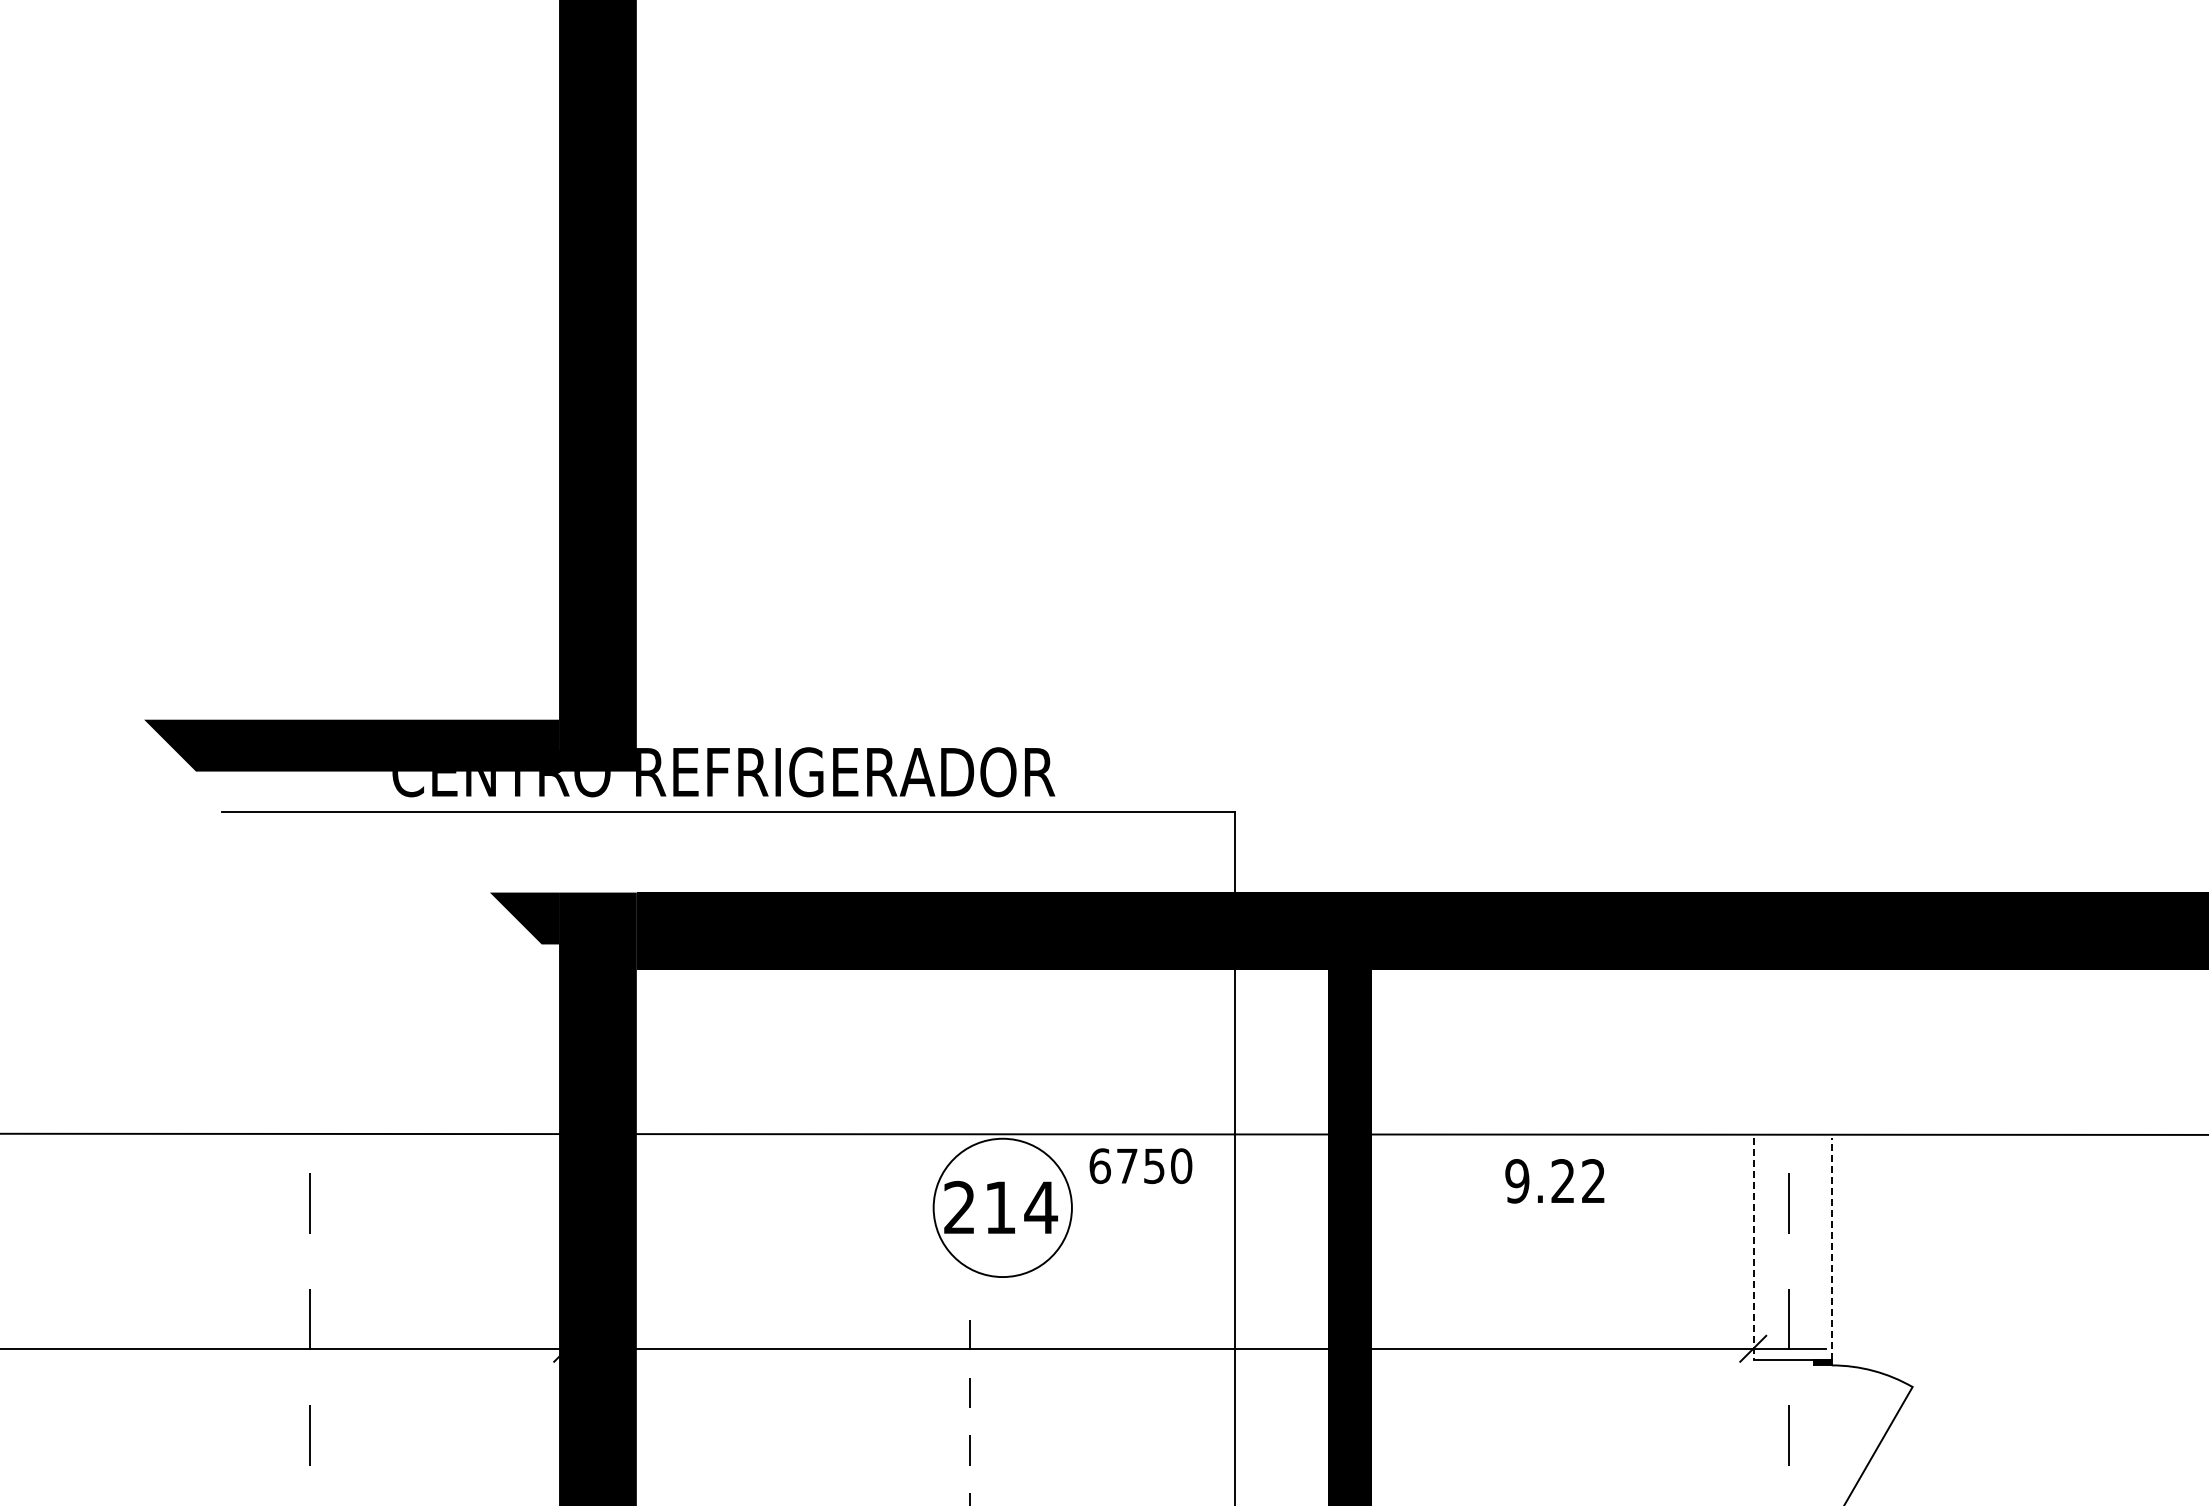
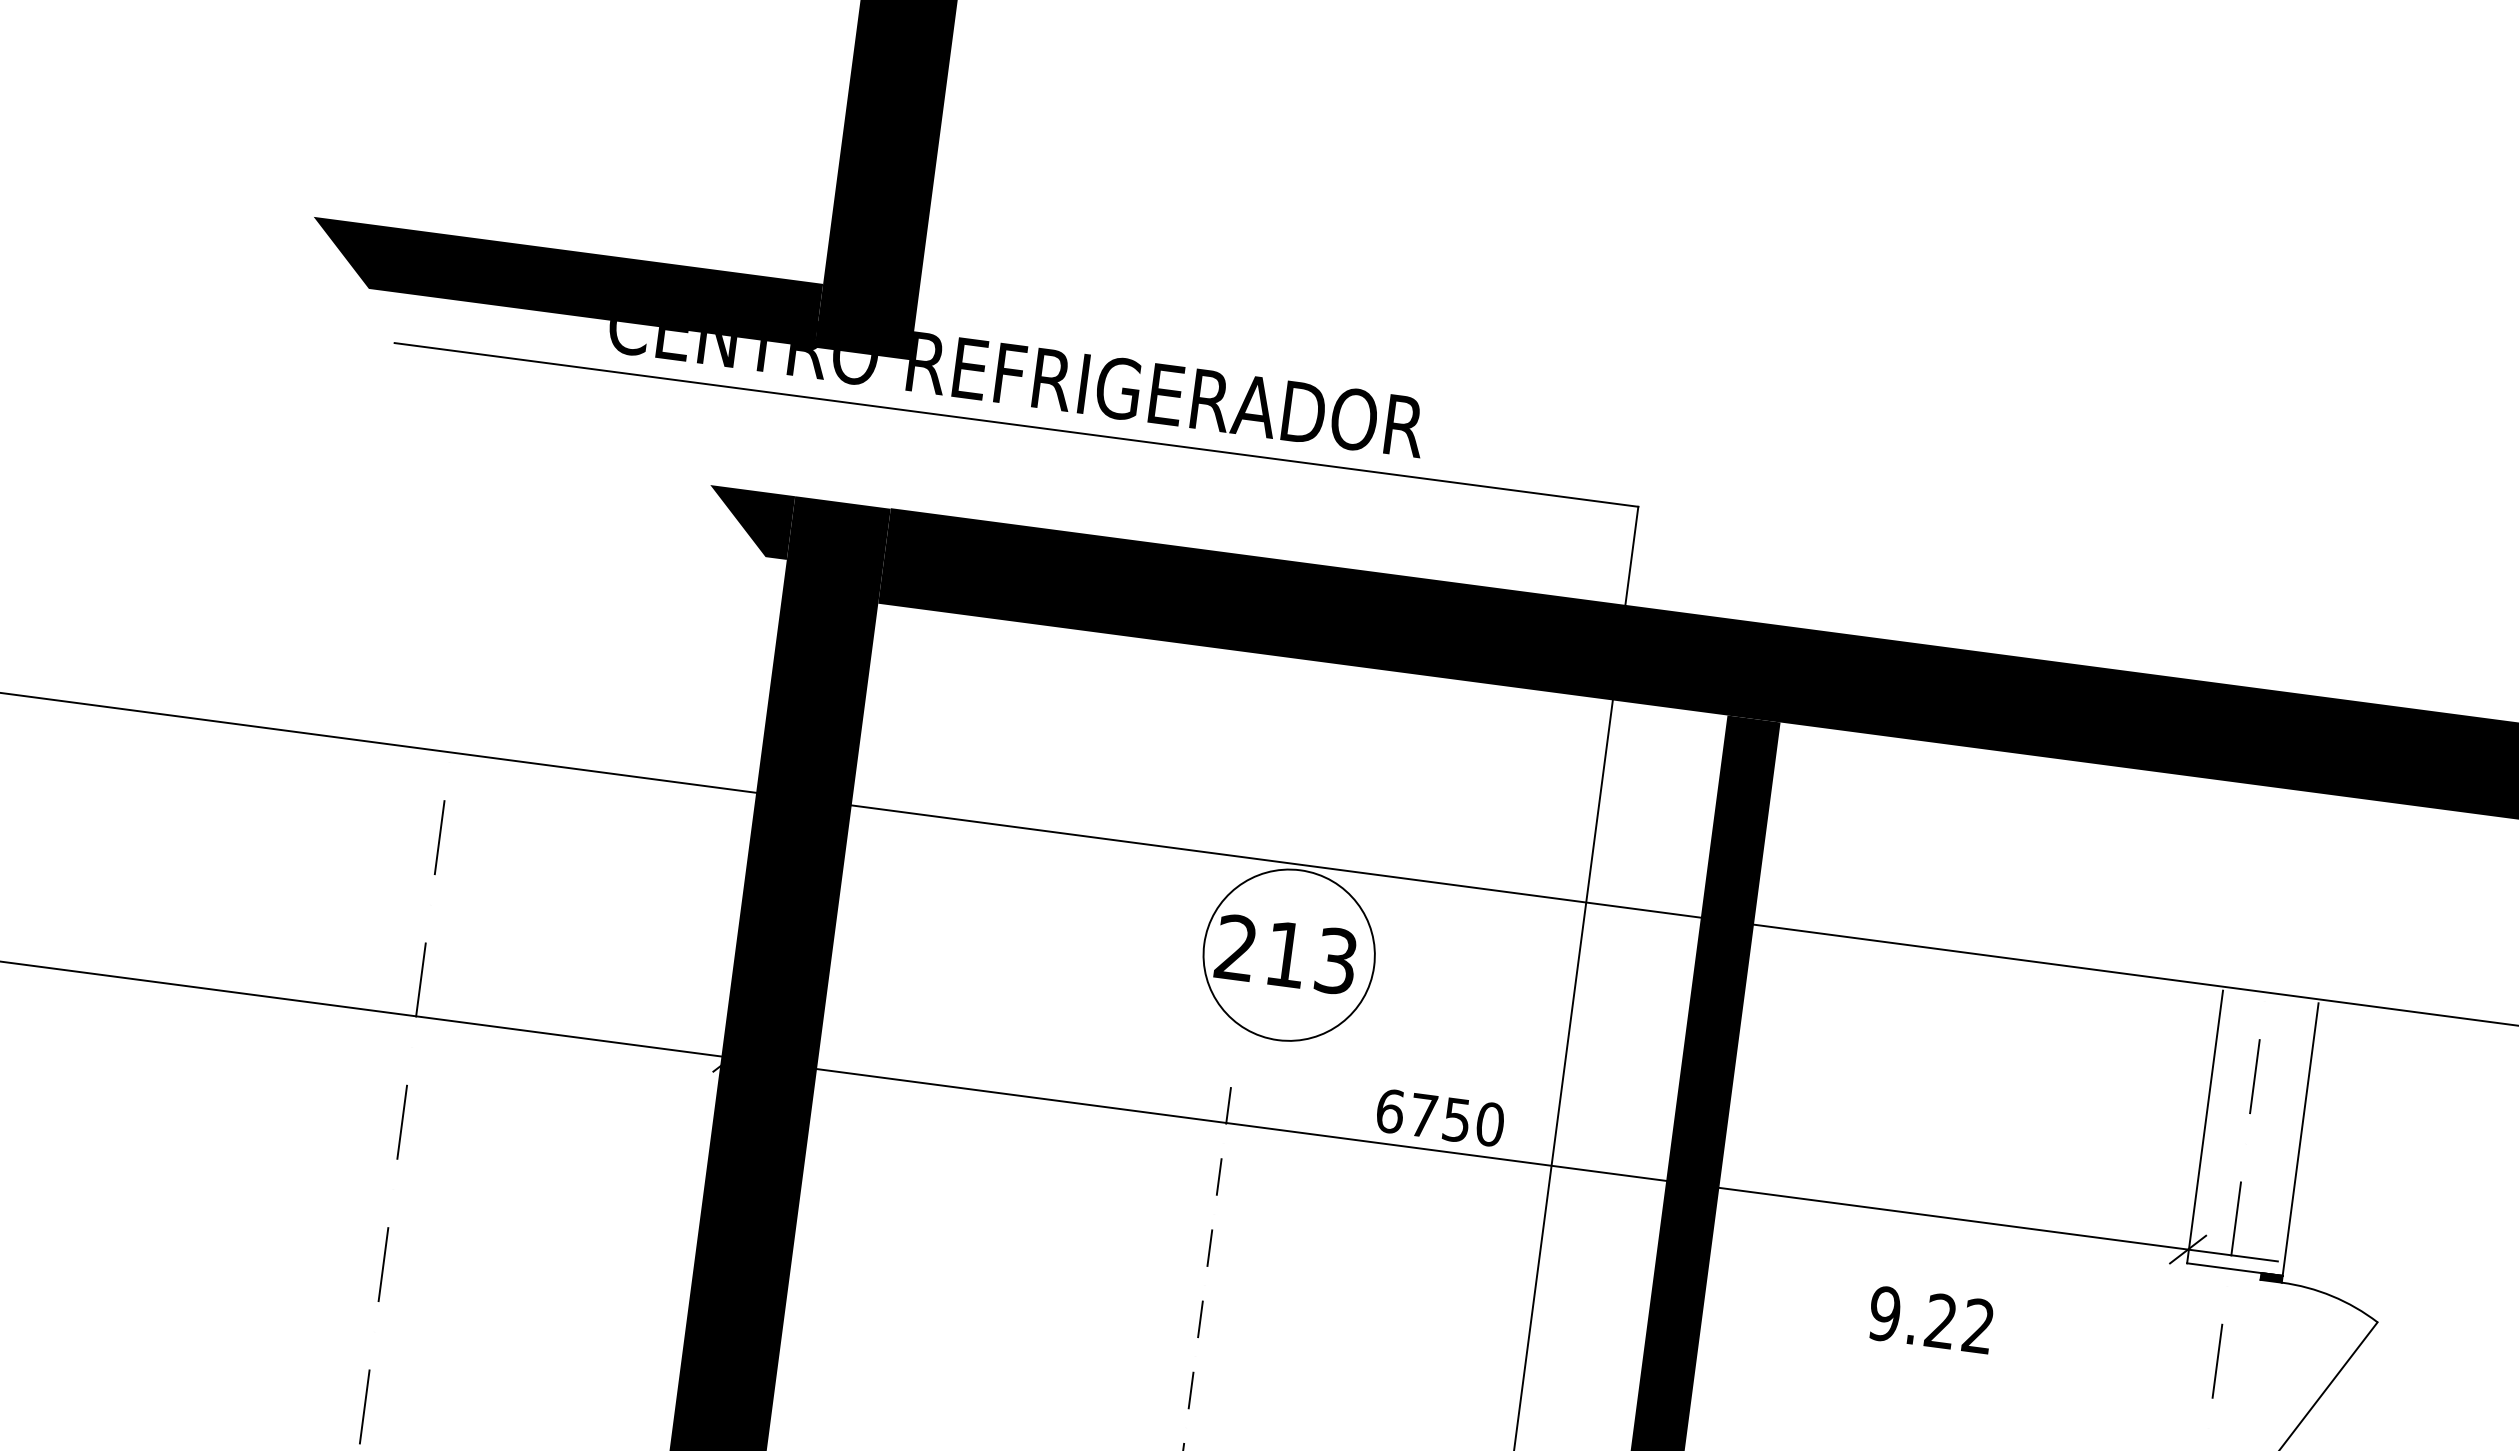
text: (1140, 1166) -> (1439, 1118), moved
text: (1554, 1181) -> (1930, 1320), moved
text: (1041, 1207) -> (1336, 960), 214 -> 213
line: (1753, 1248) -> (2204, 1126), dashed -> solid
line: (1831, 1248) -> (2300, 1139), dashed -> solid

